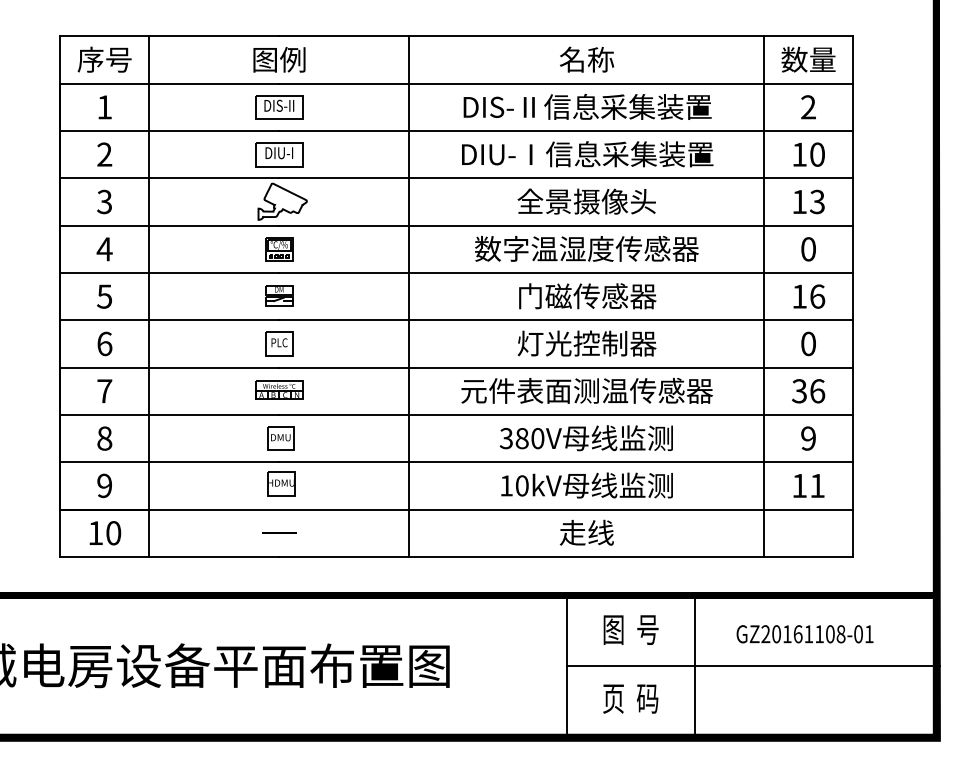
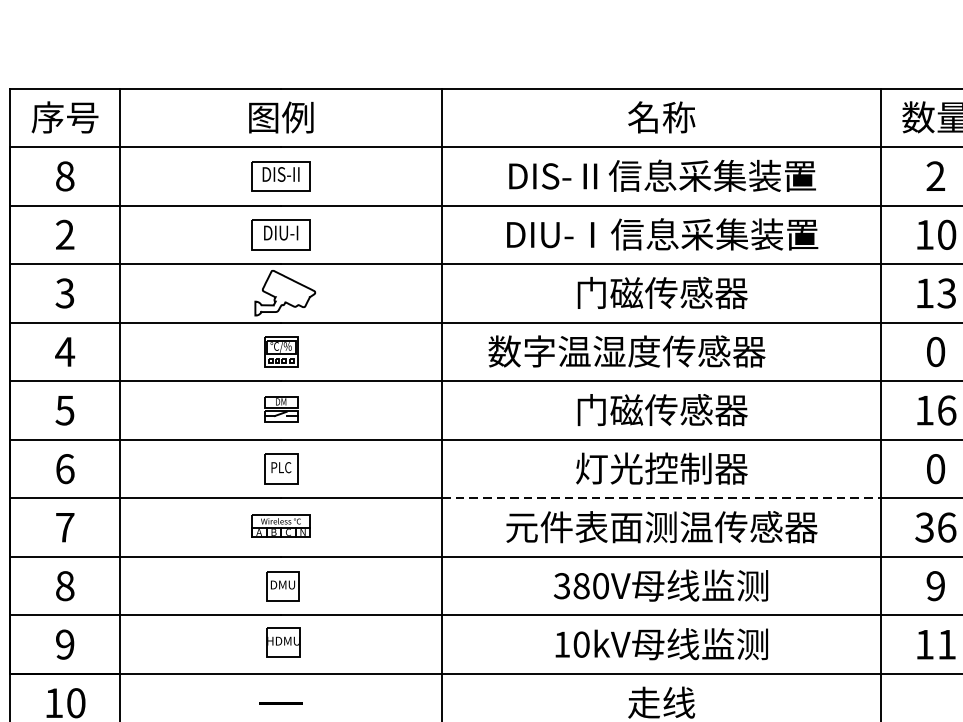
text: (104, 107) -> (64, 176), 1 -> 8
text: (586, 201) -> (661, 292), 全景摄像头 -> 门磁传感器
text: (586, 248) -> (626, 350), moved
line: (587, 367) -> (662, 498), solid -> dashed

